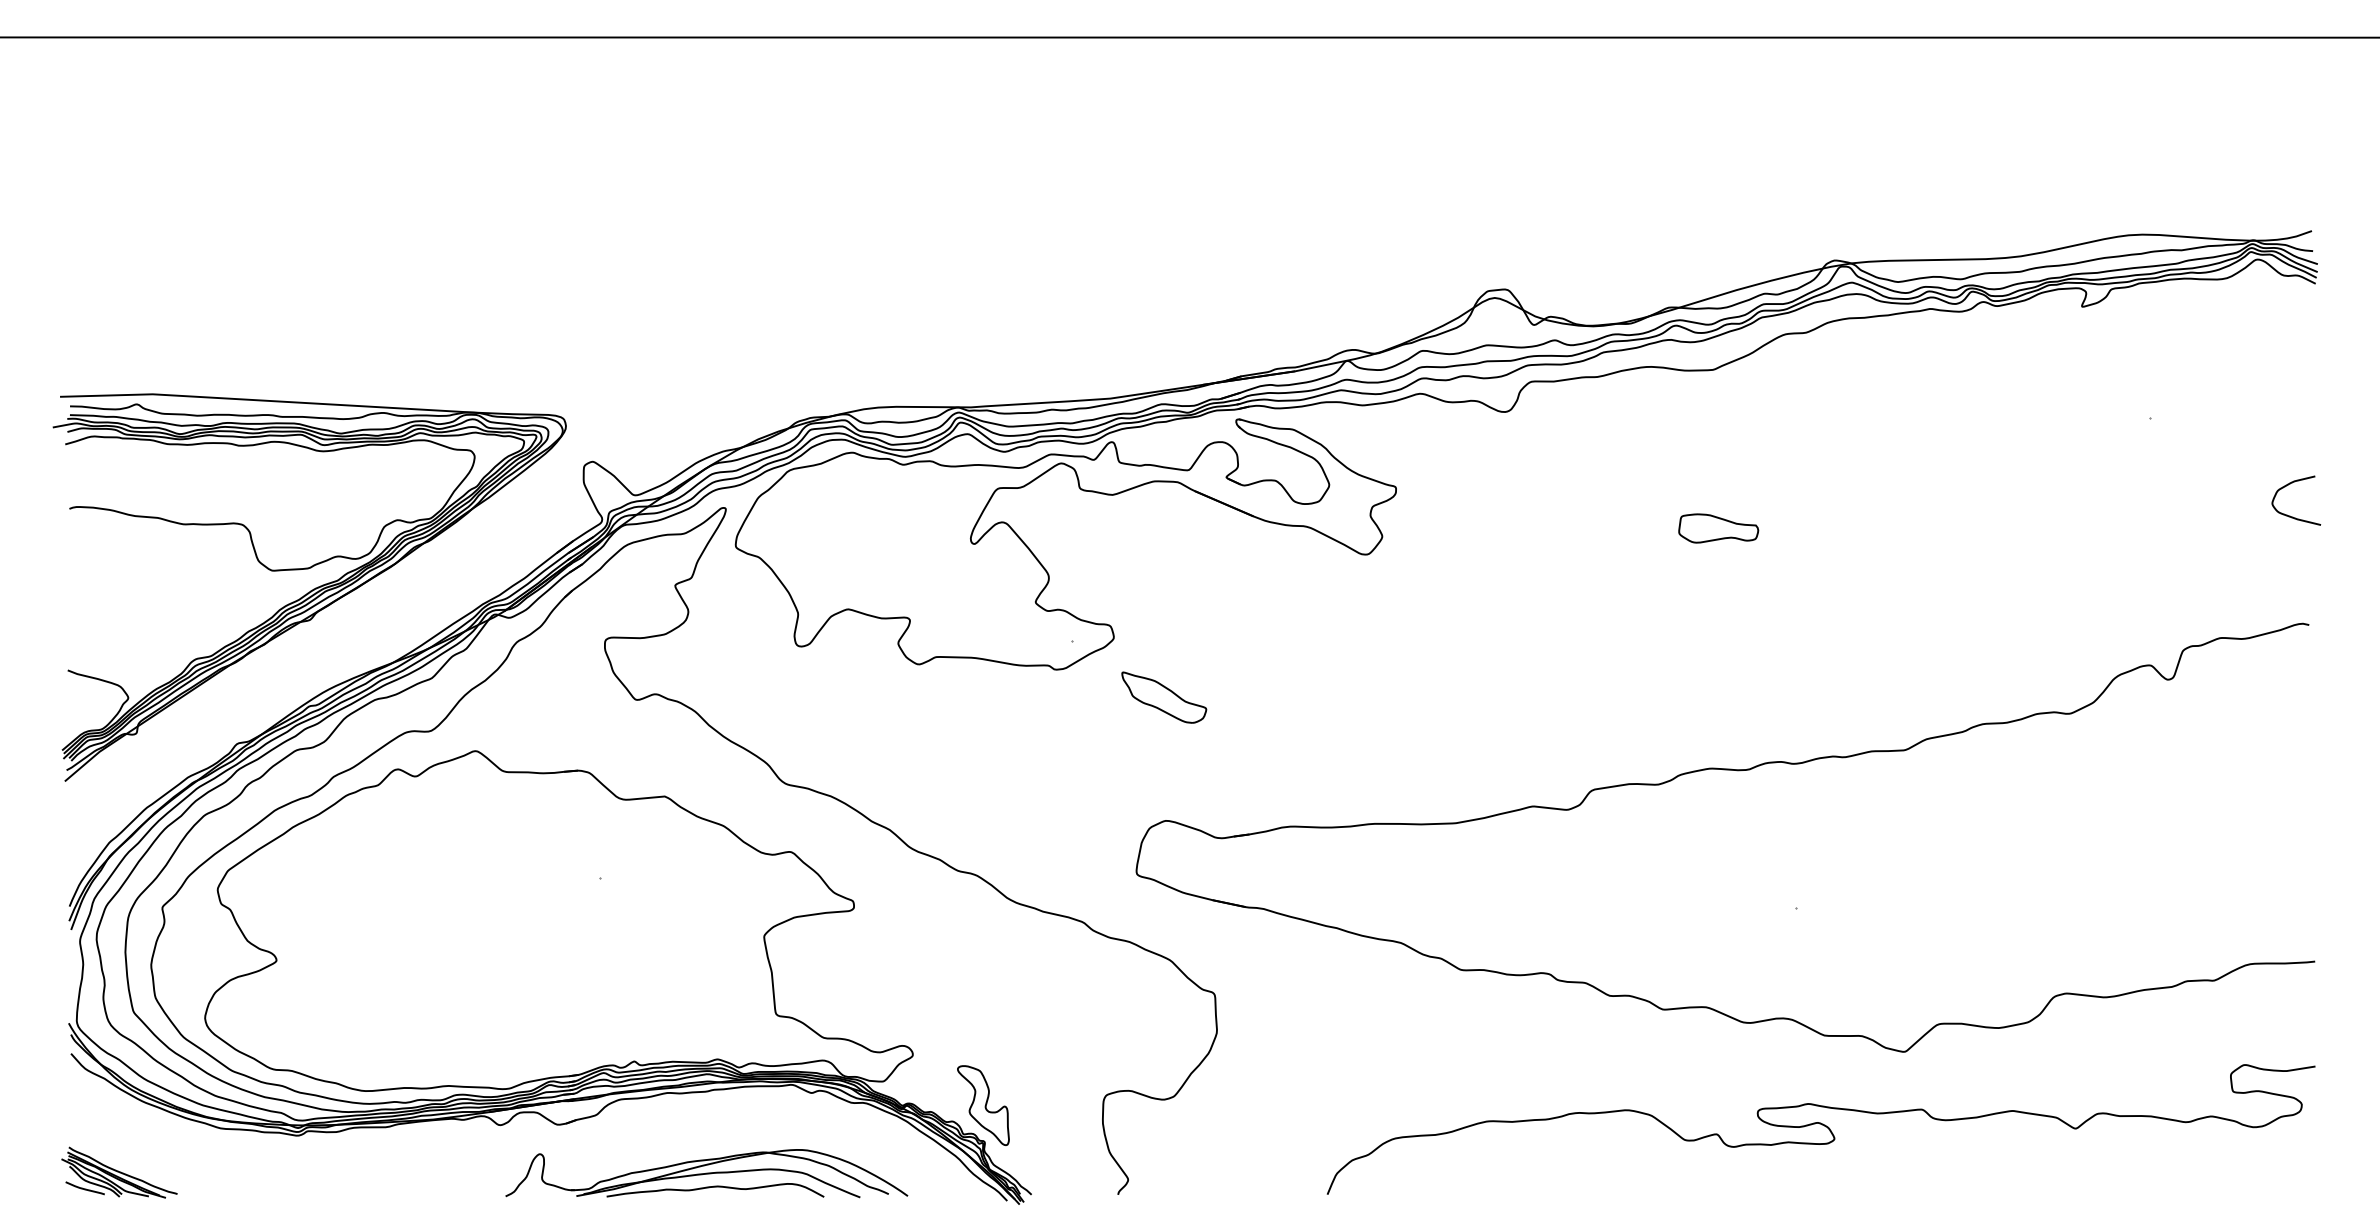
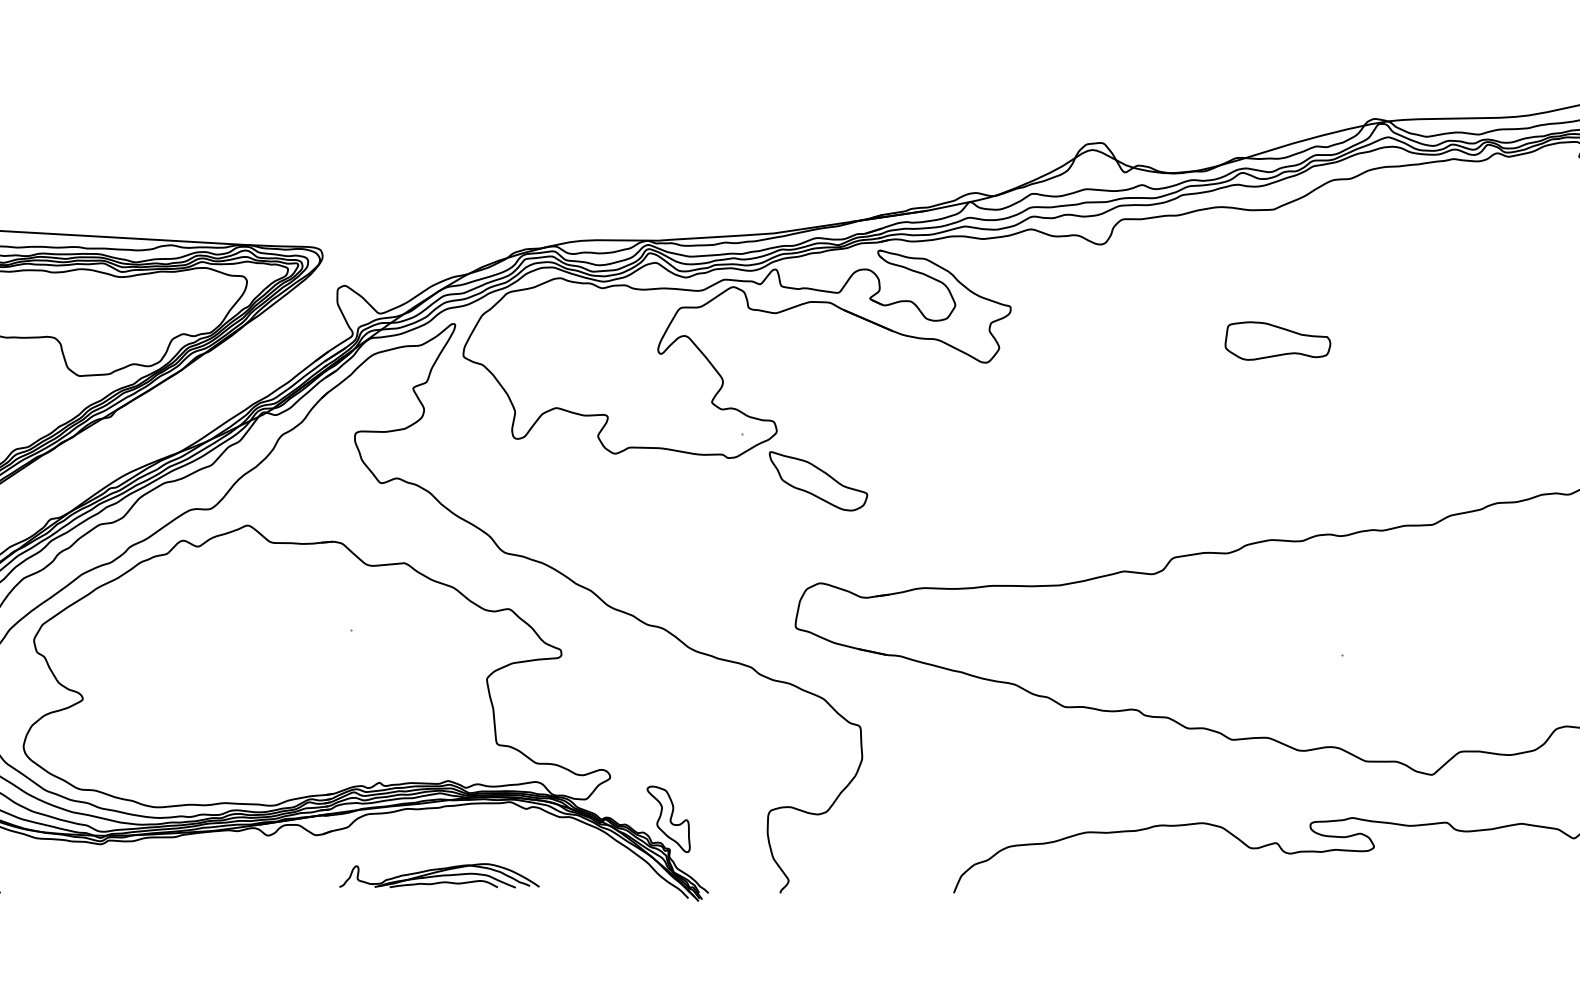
part: (1718, 528) -> (1277, 341), size x1.6
part: (1164, 697) -> (818, 481), size x1.4
part: (706, 1173) -> (439, 875), size x0.6

